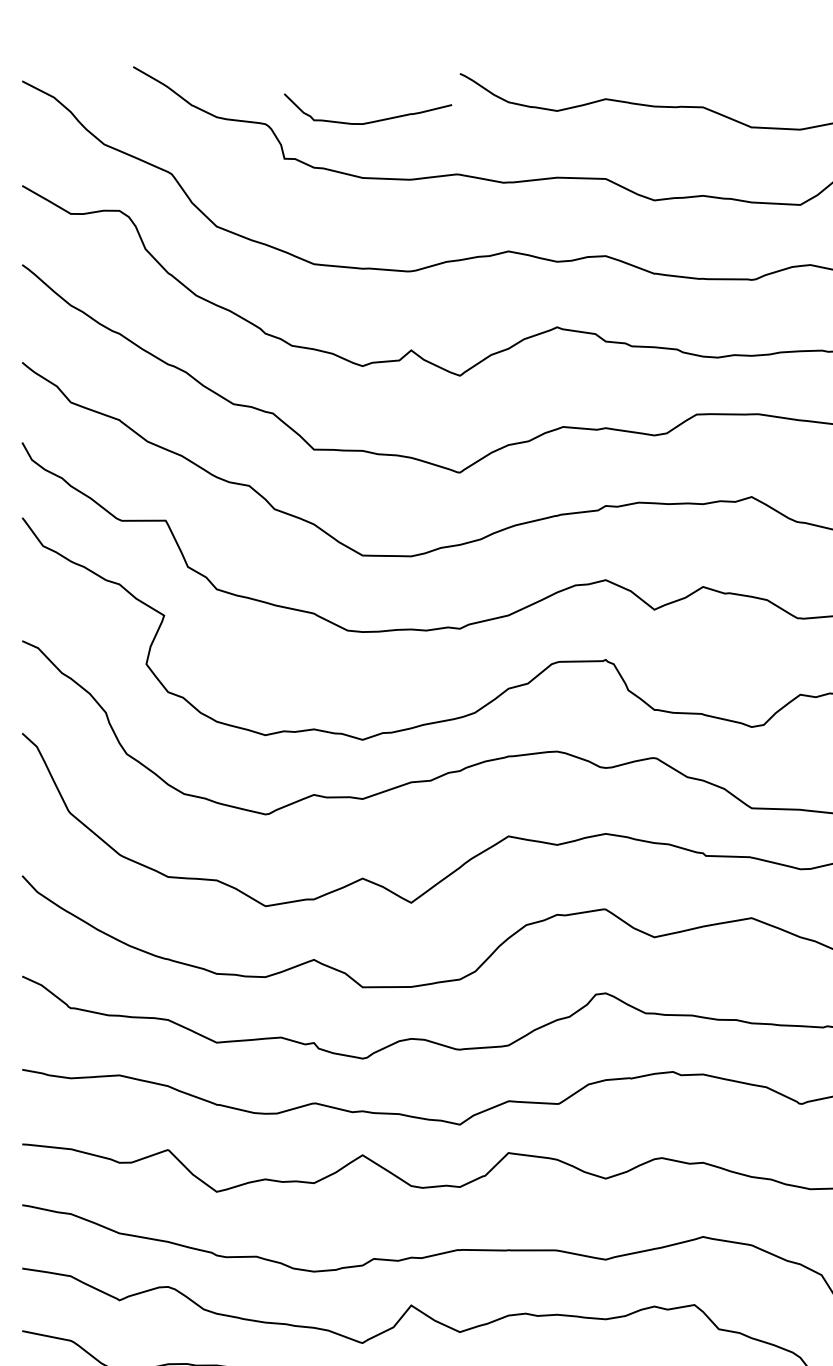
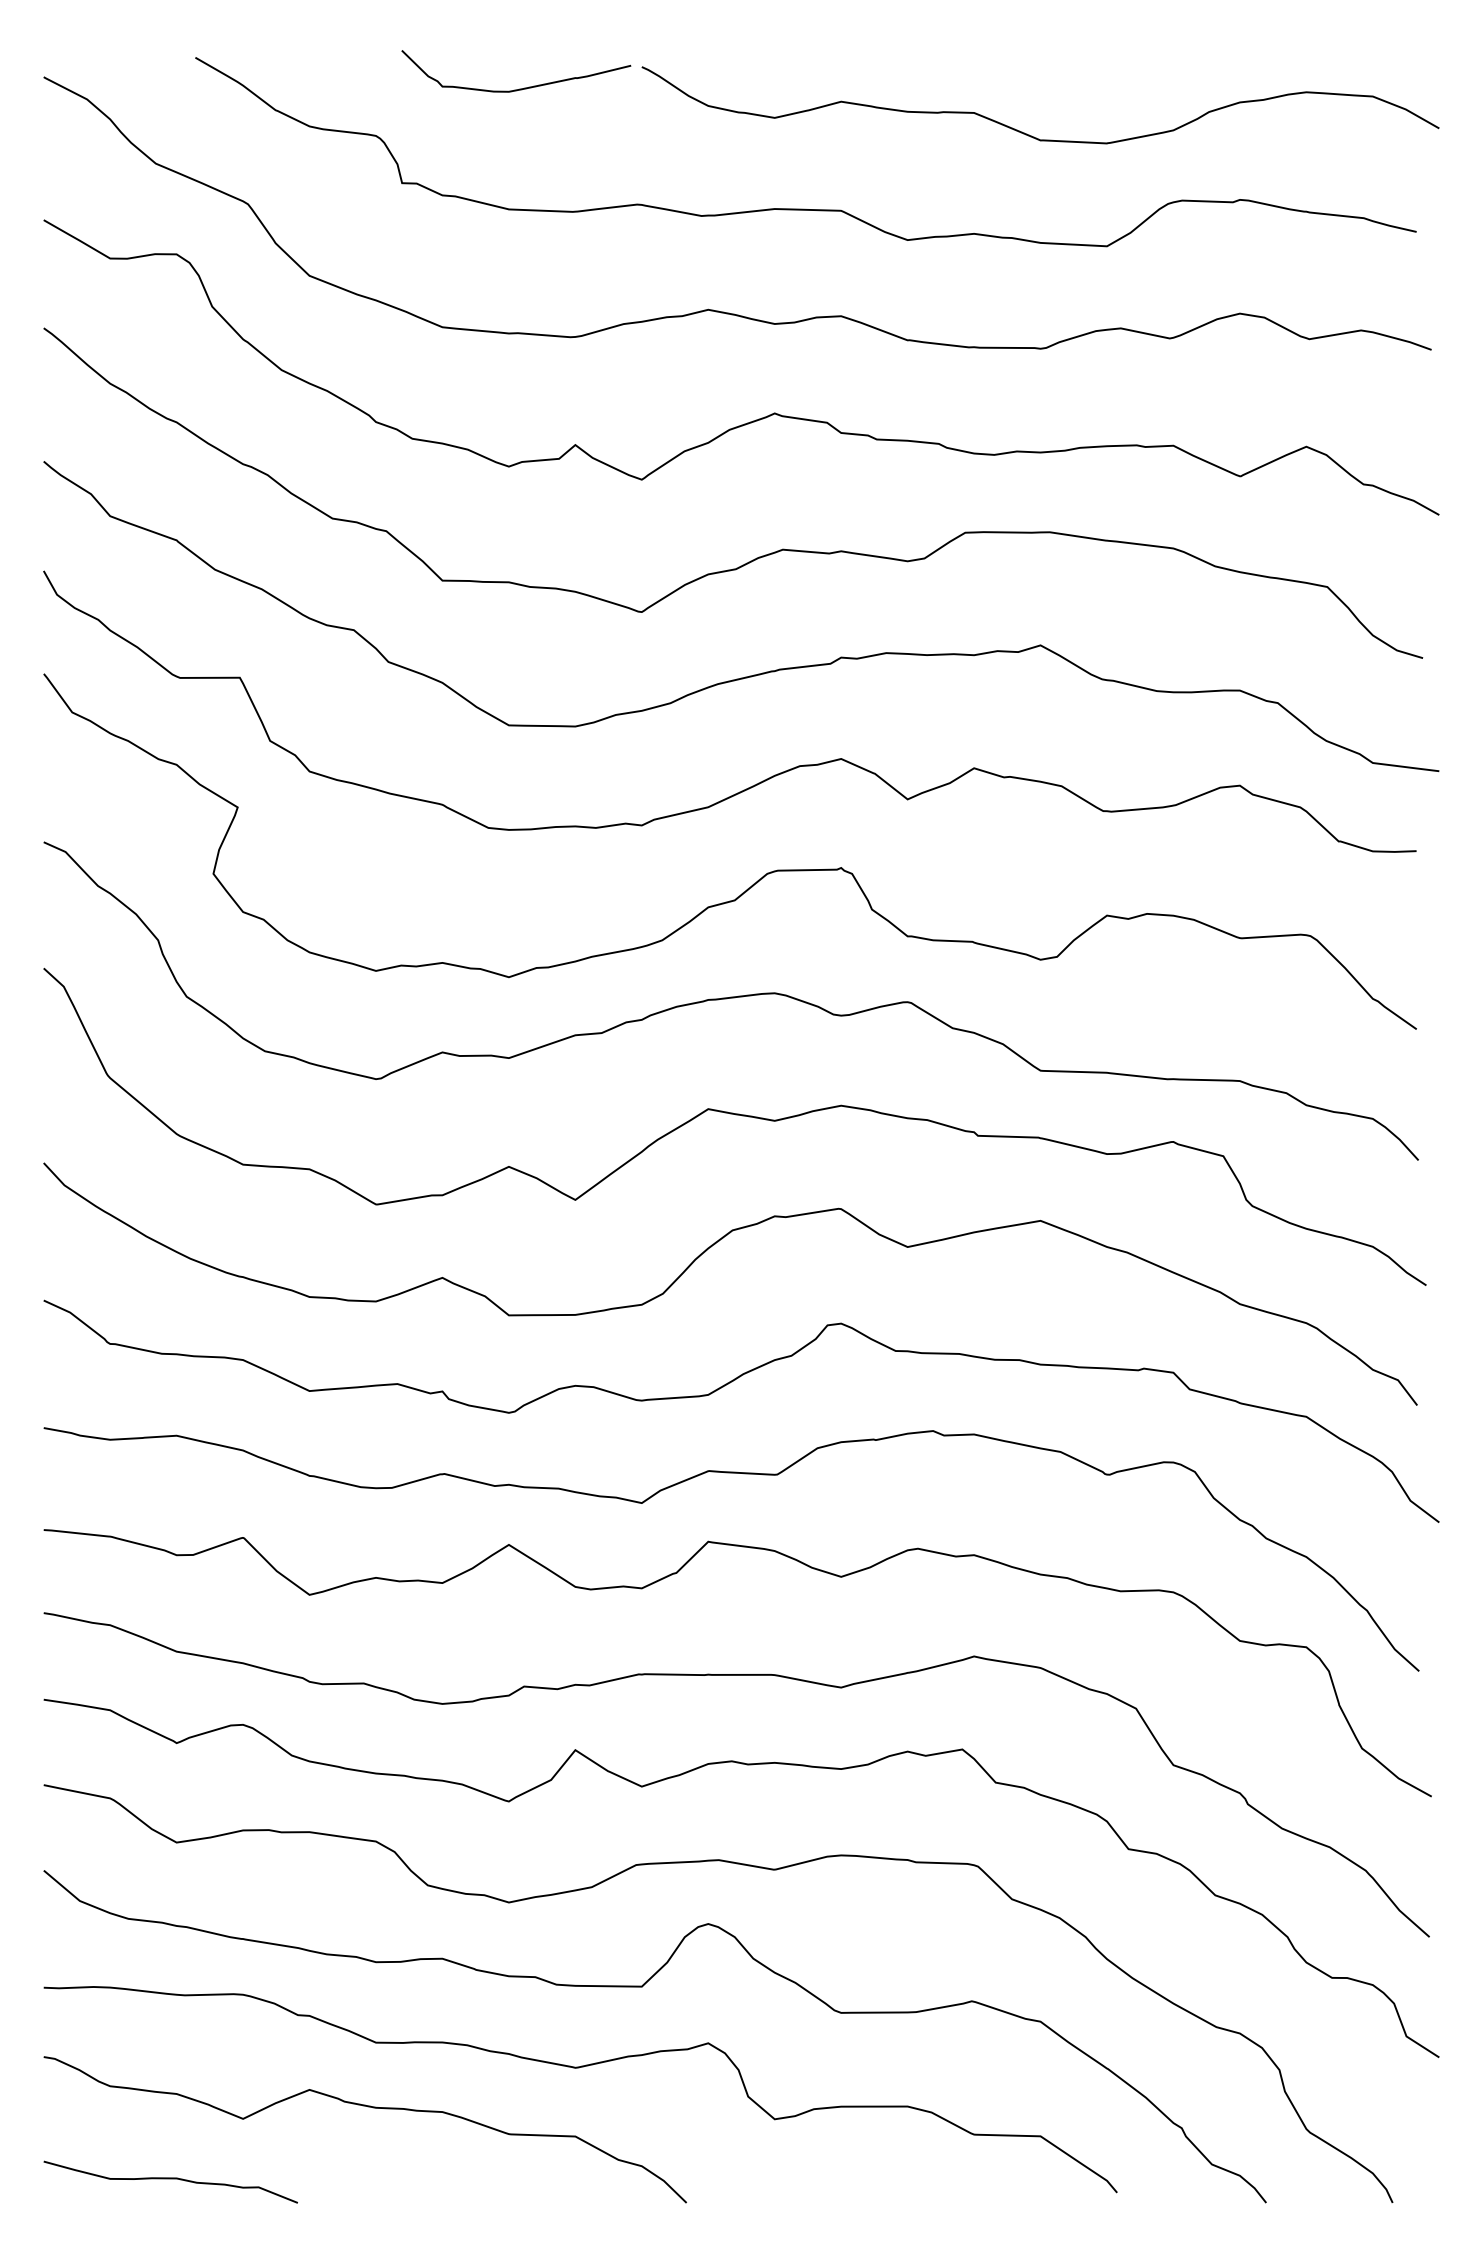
curve: (370, 121) -> (519, 88), moved

